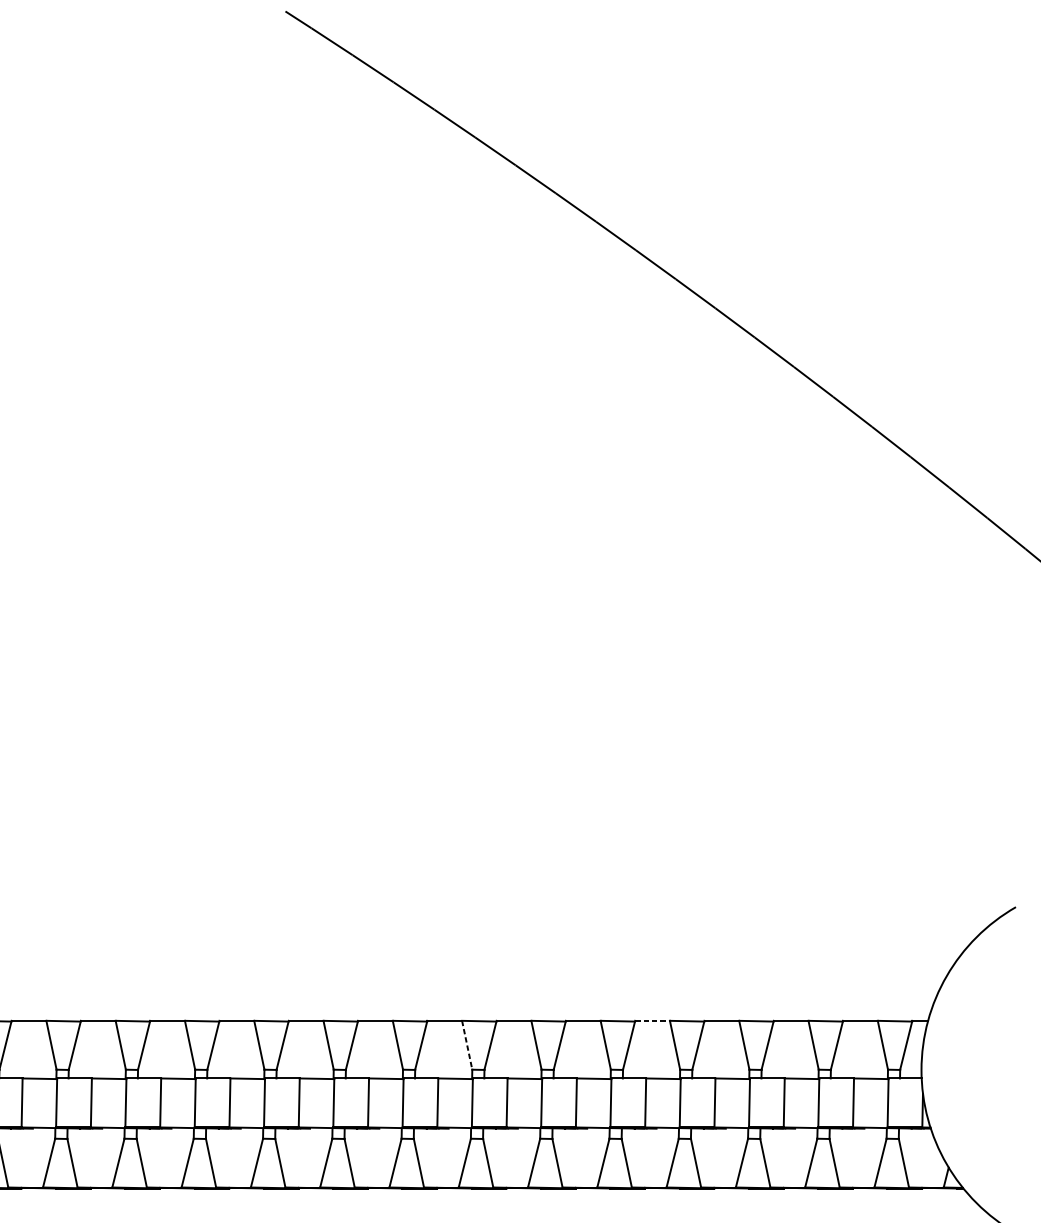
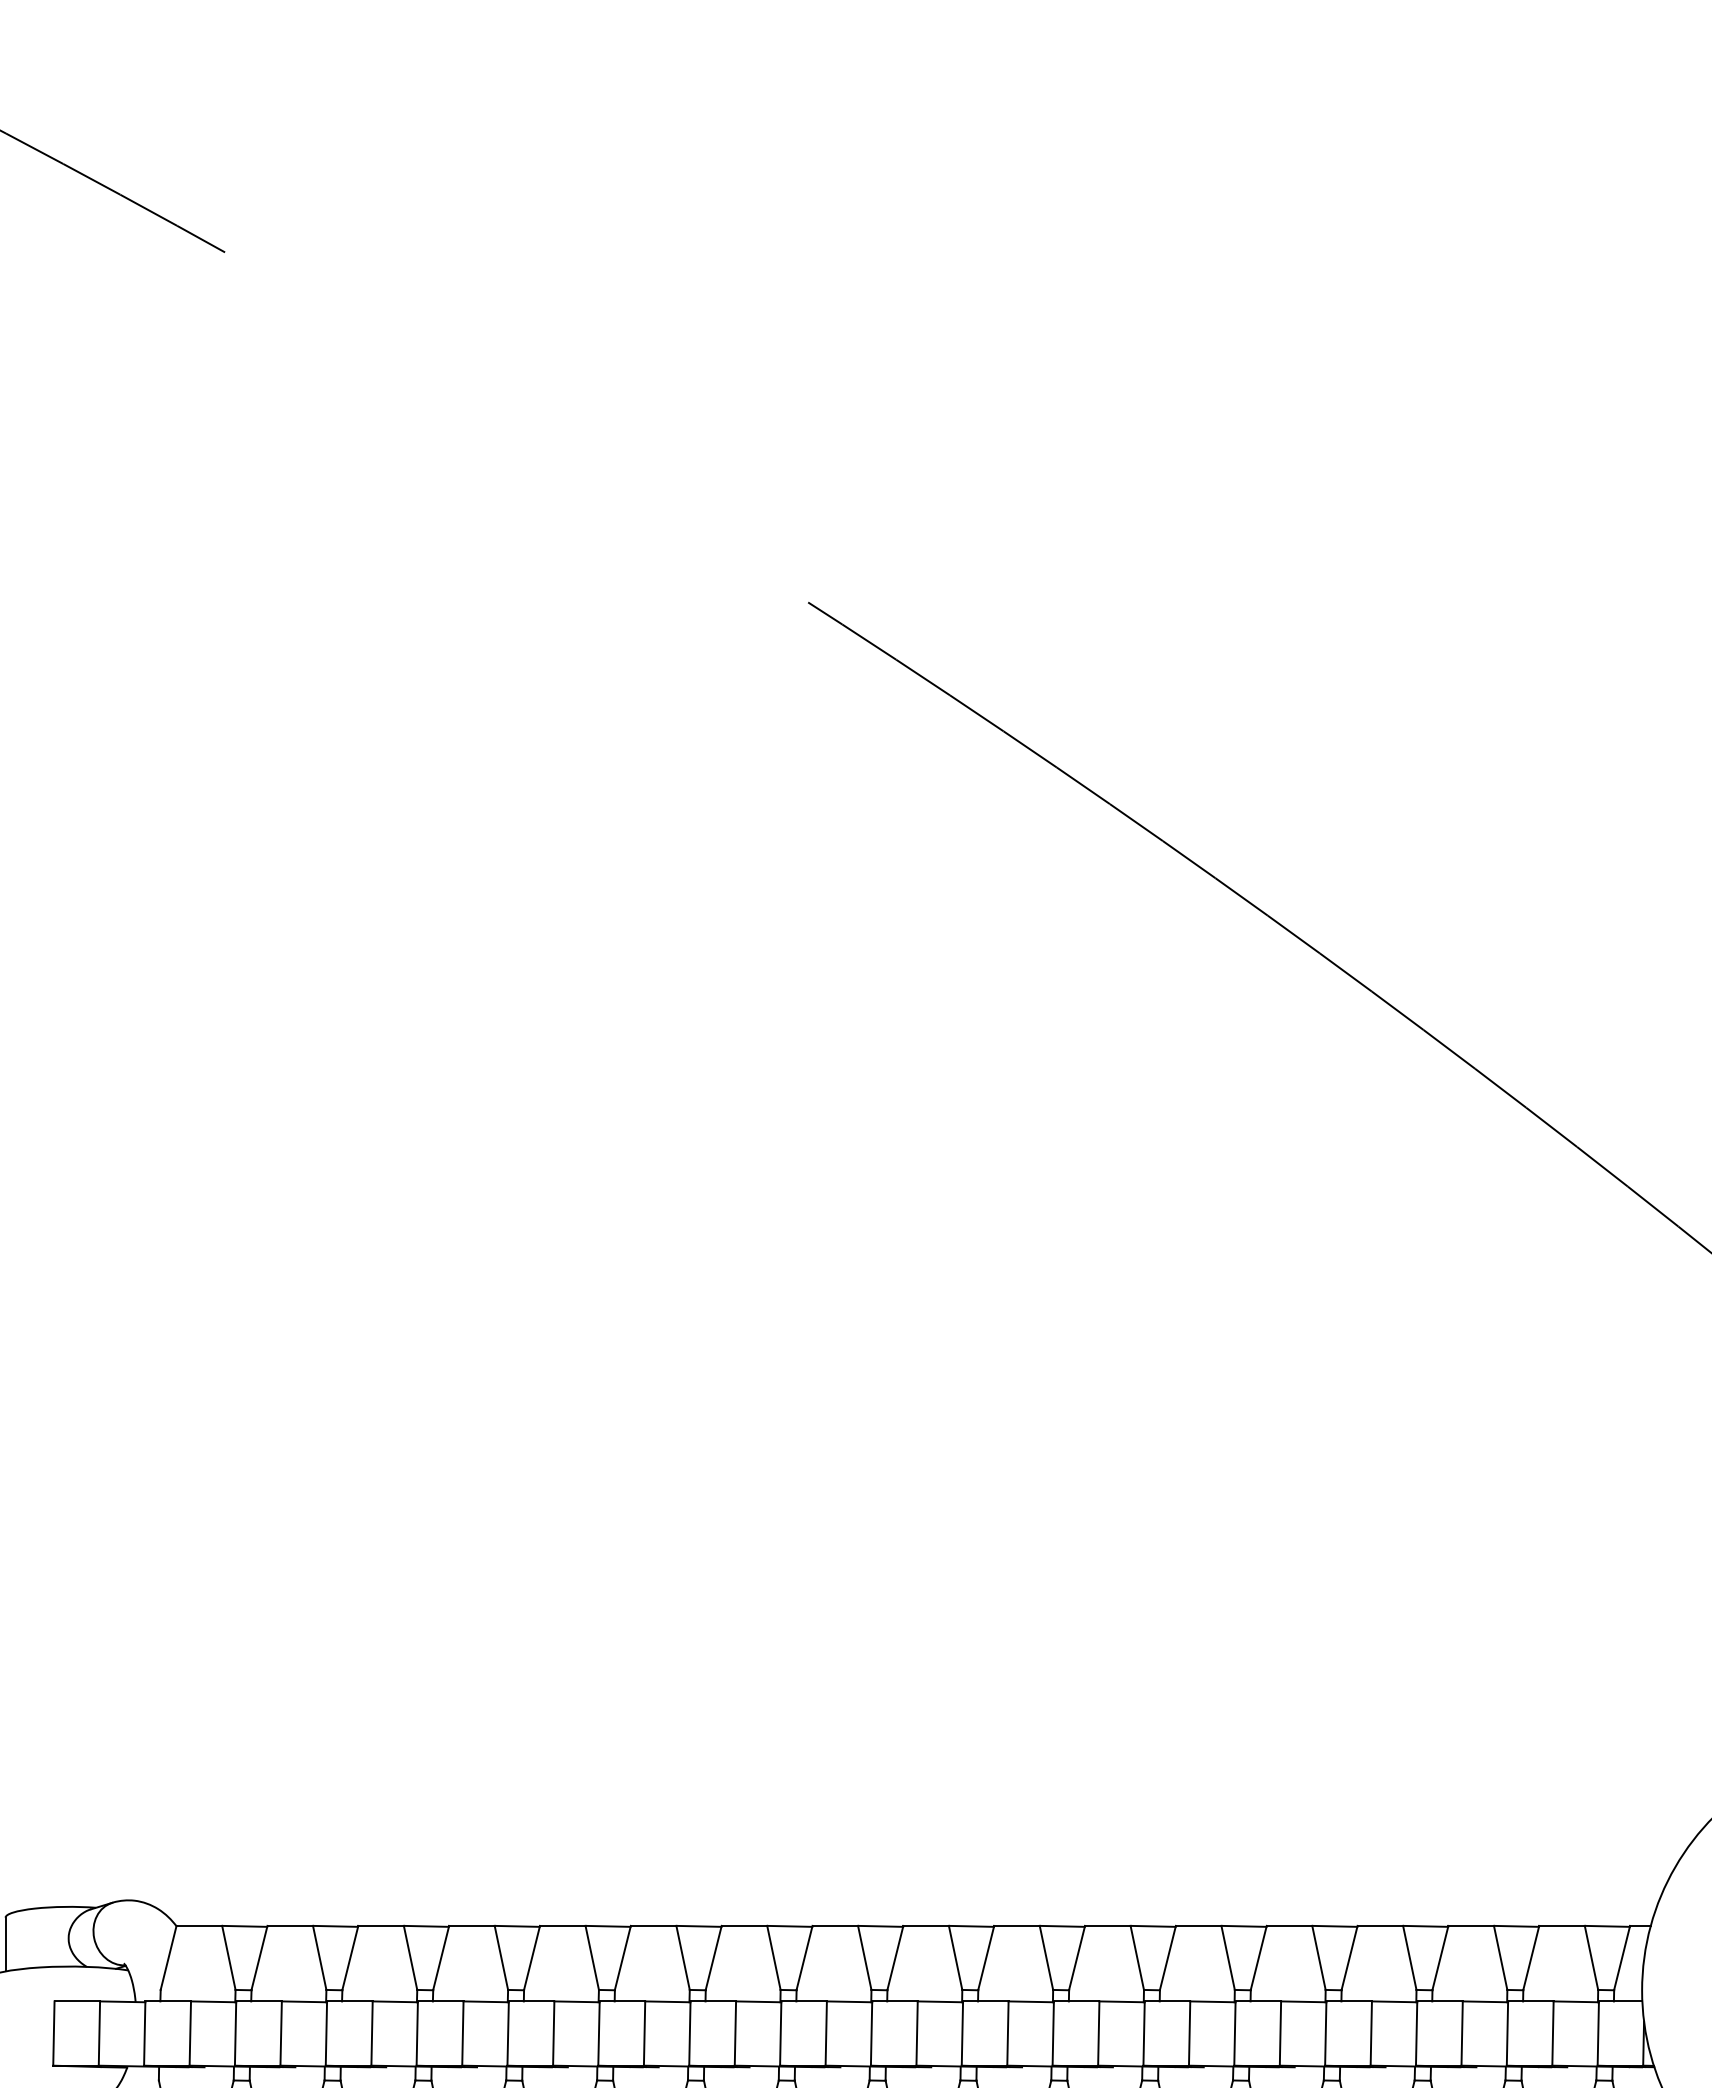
line: (652, 1020) -> (1289, 1925), dashed -> solid
line: (467, 1044) -> (1046, 1957), dashed -> solid

